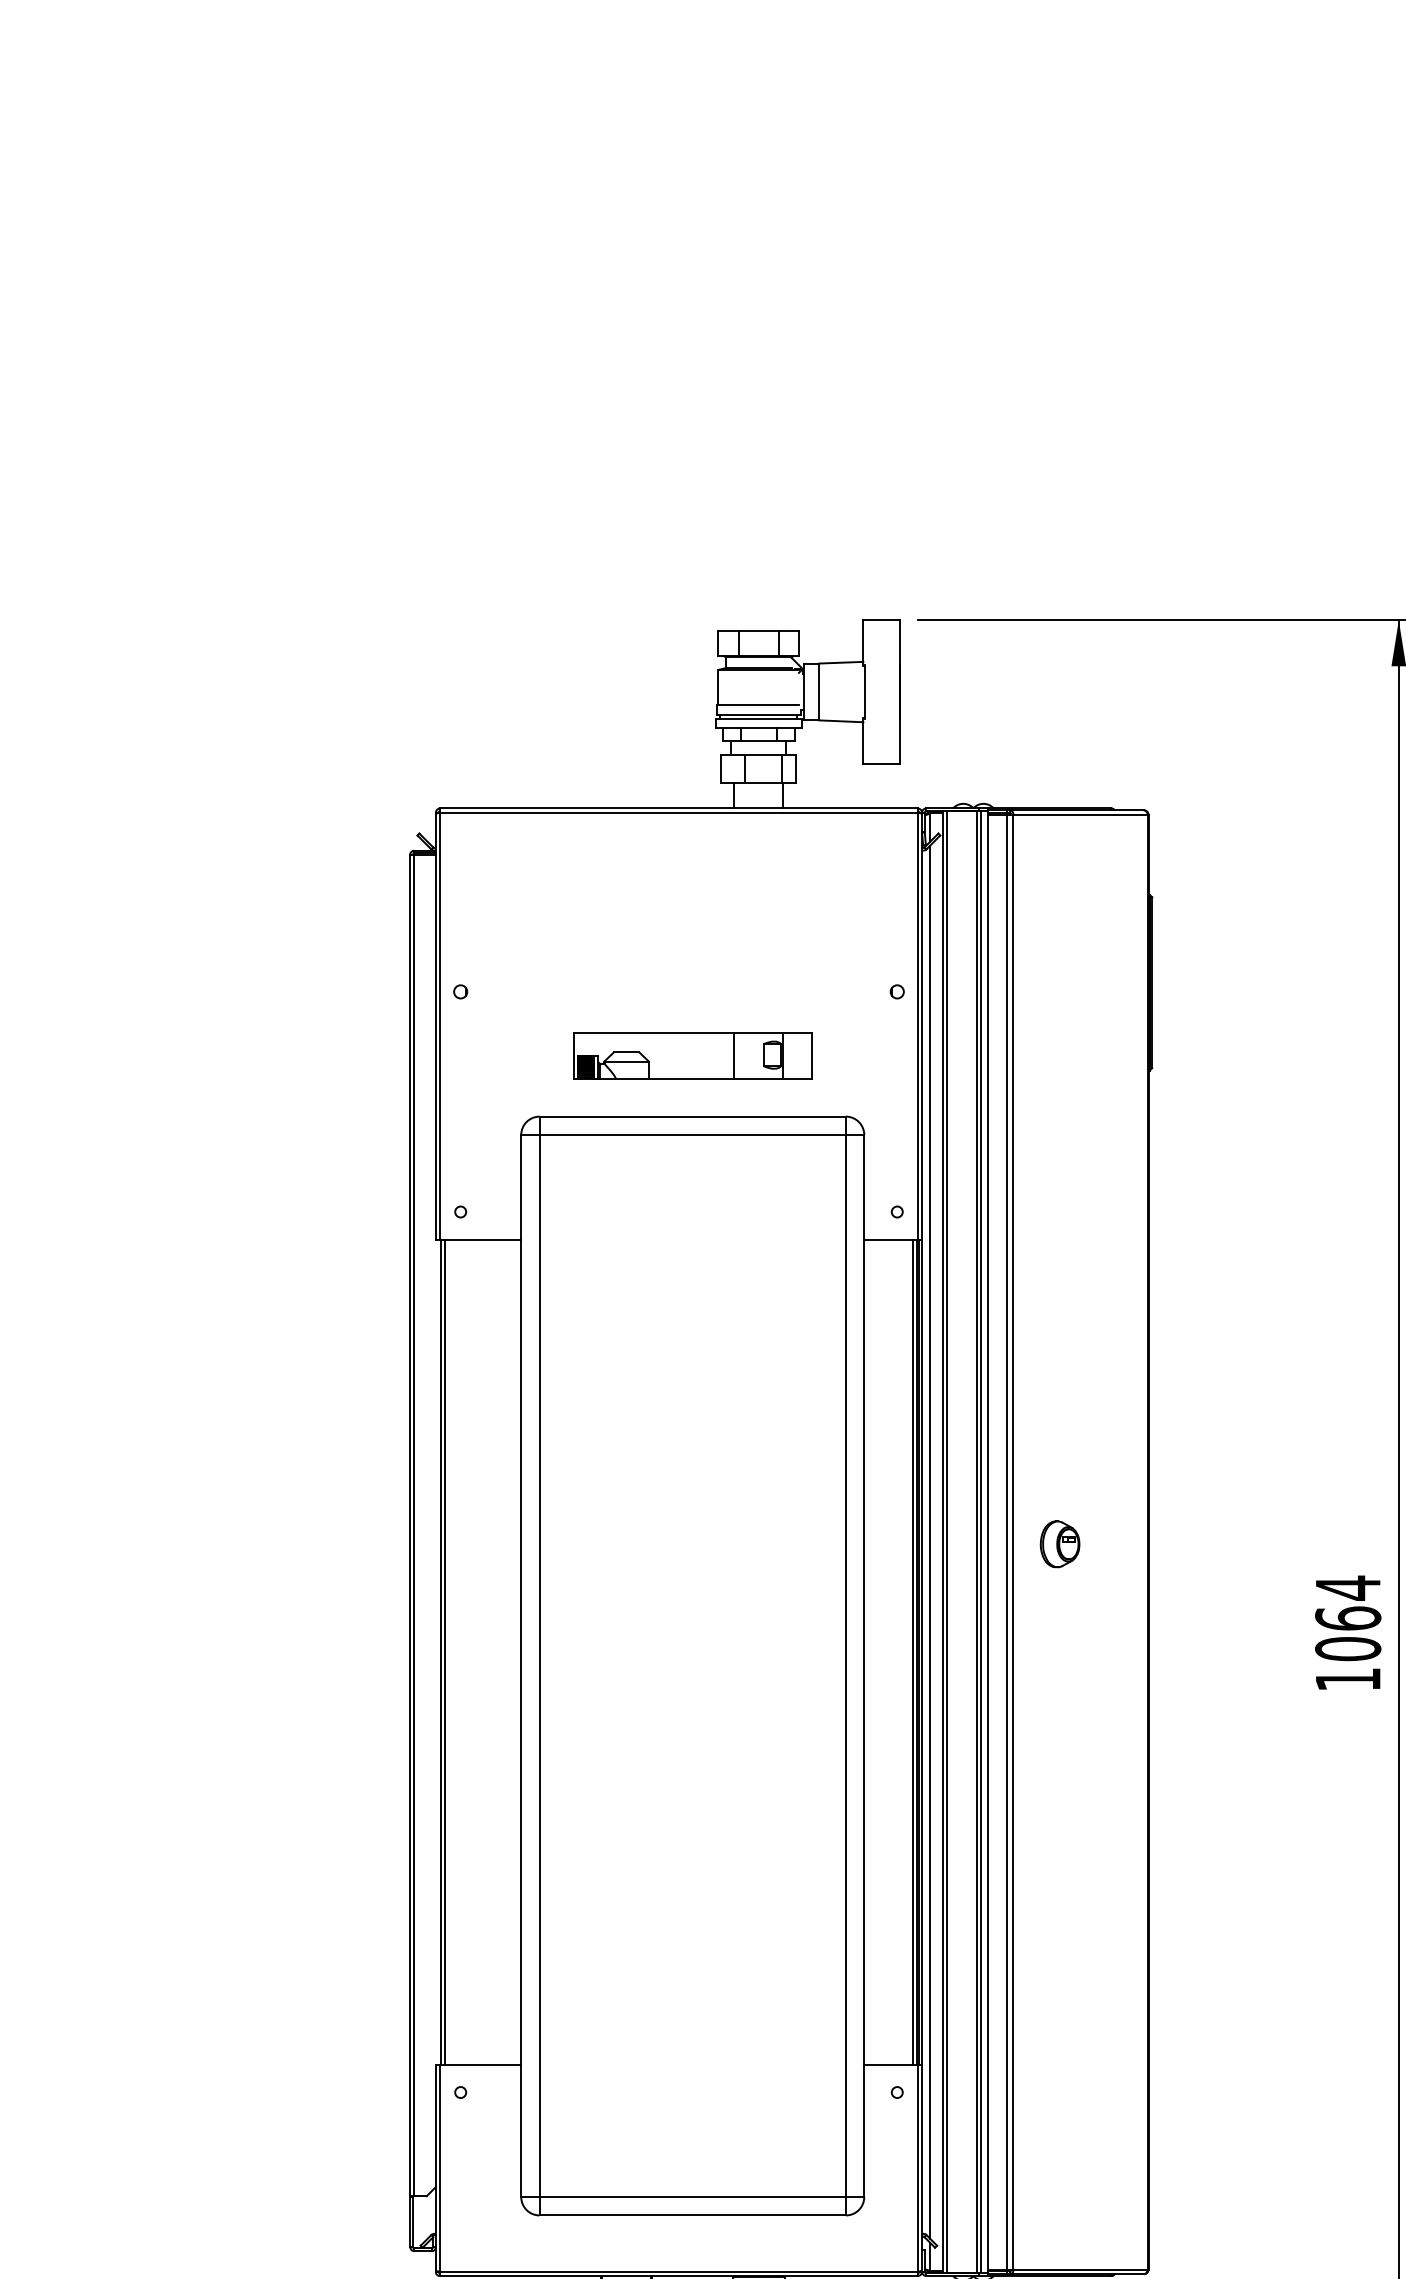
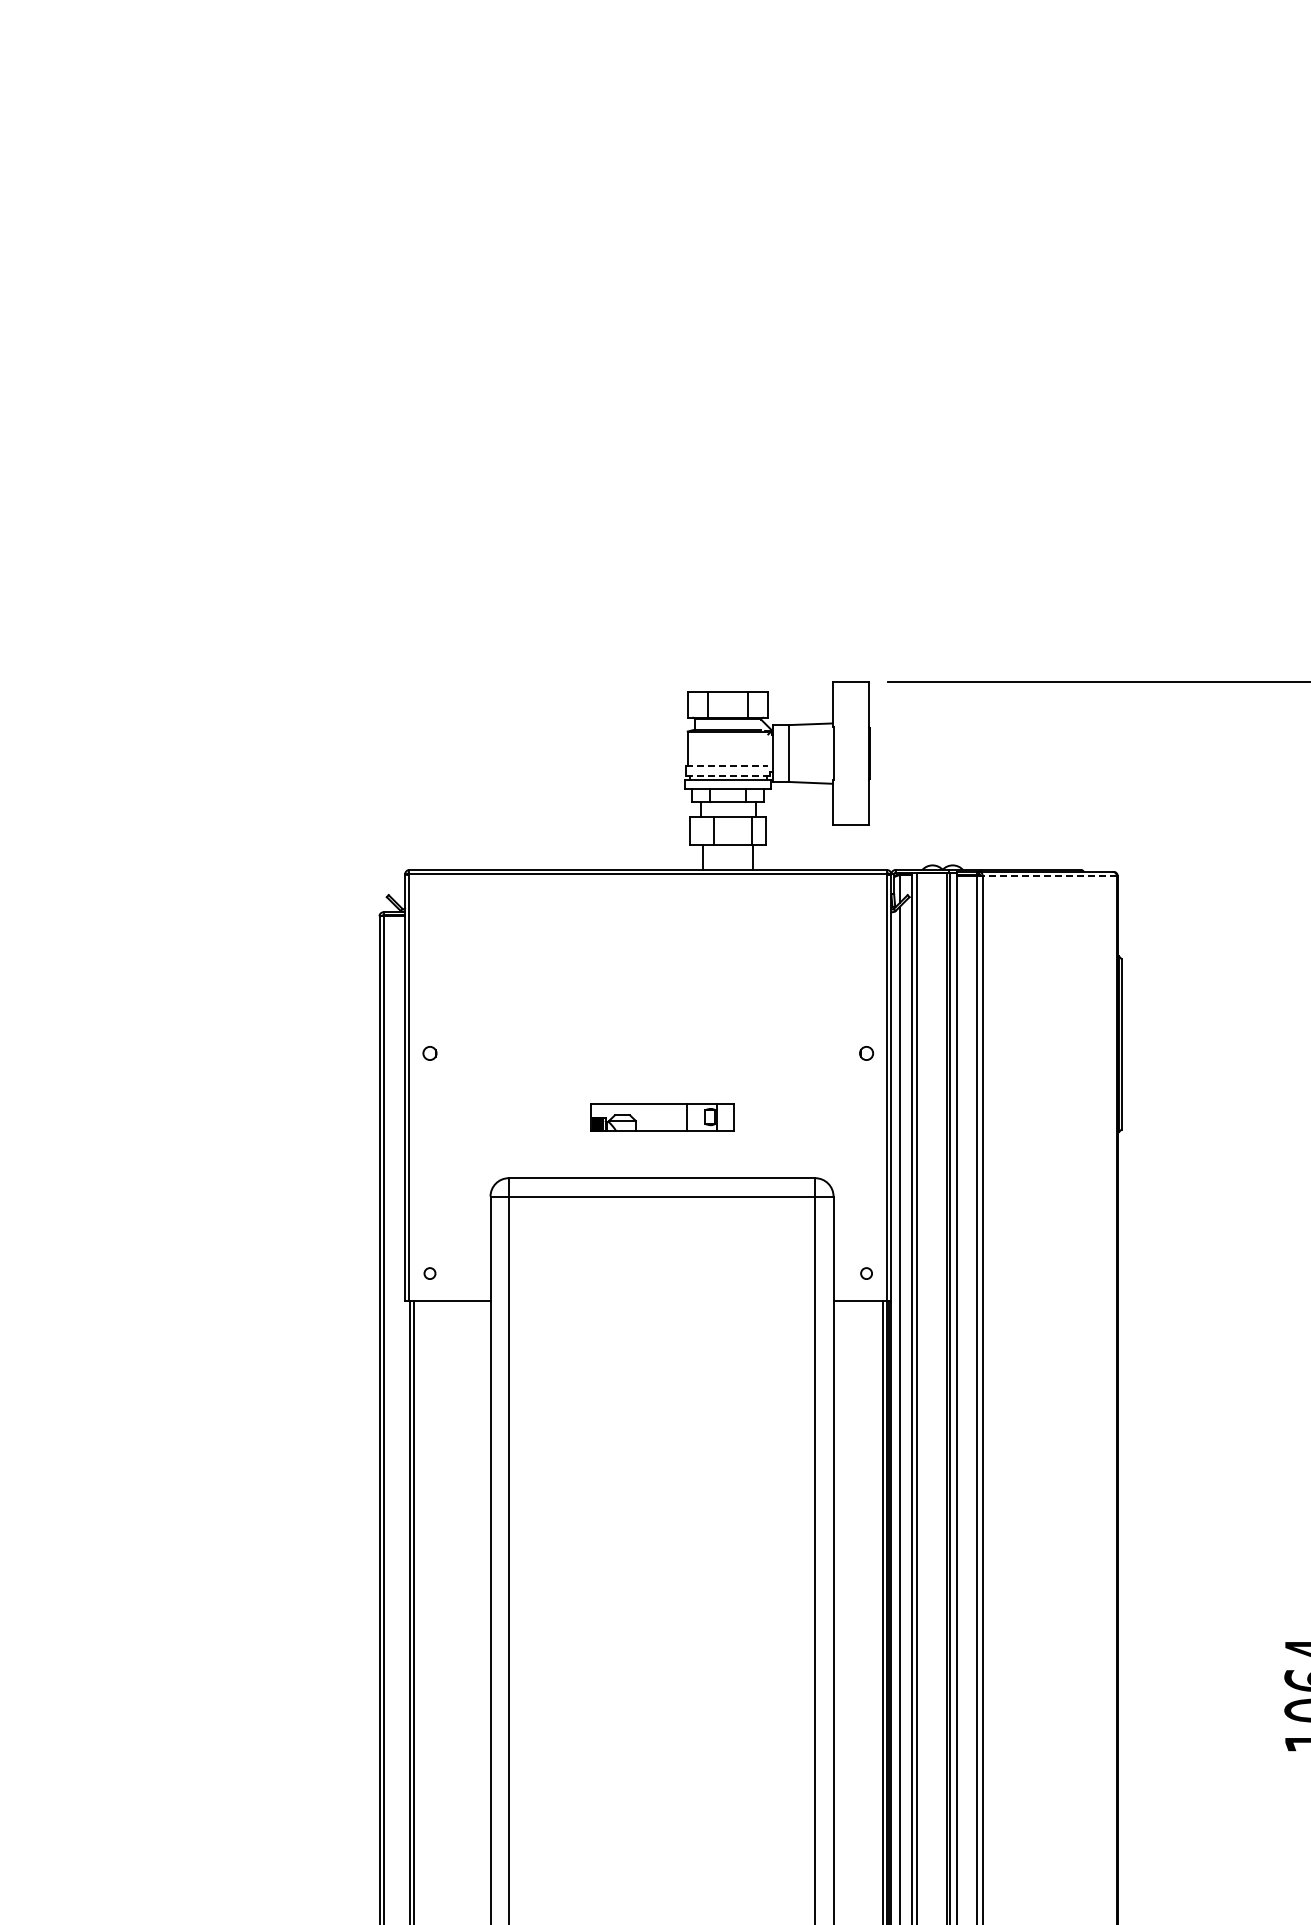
line: (758, 704) -> (727, 766), solid -> dashed
line: (759, 714) -> (728, 776), solid -> dashed
line: (1079, 814) -> (1048, 876), solid -> dashed
part: (692, 1055) -> (661, 1117), size x0.6
part: (1059, 1544) -> (1028, 1606), removed

